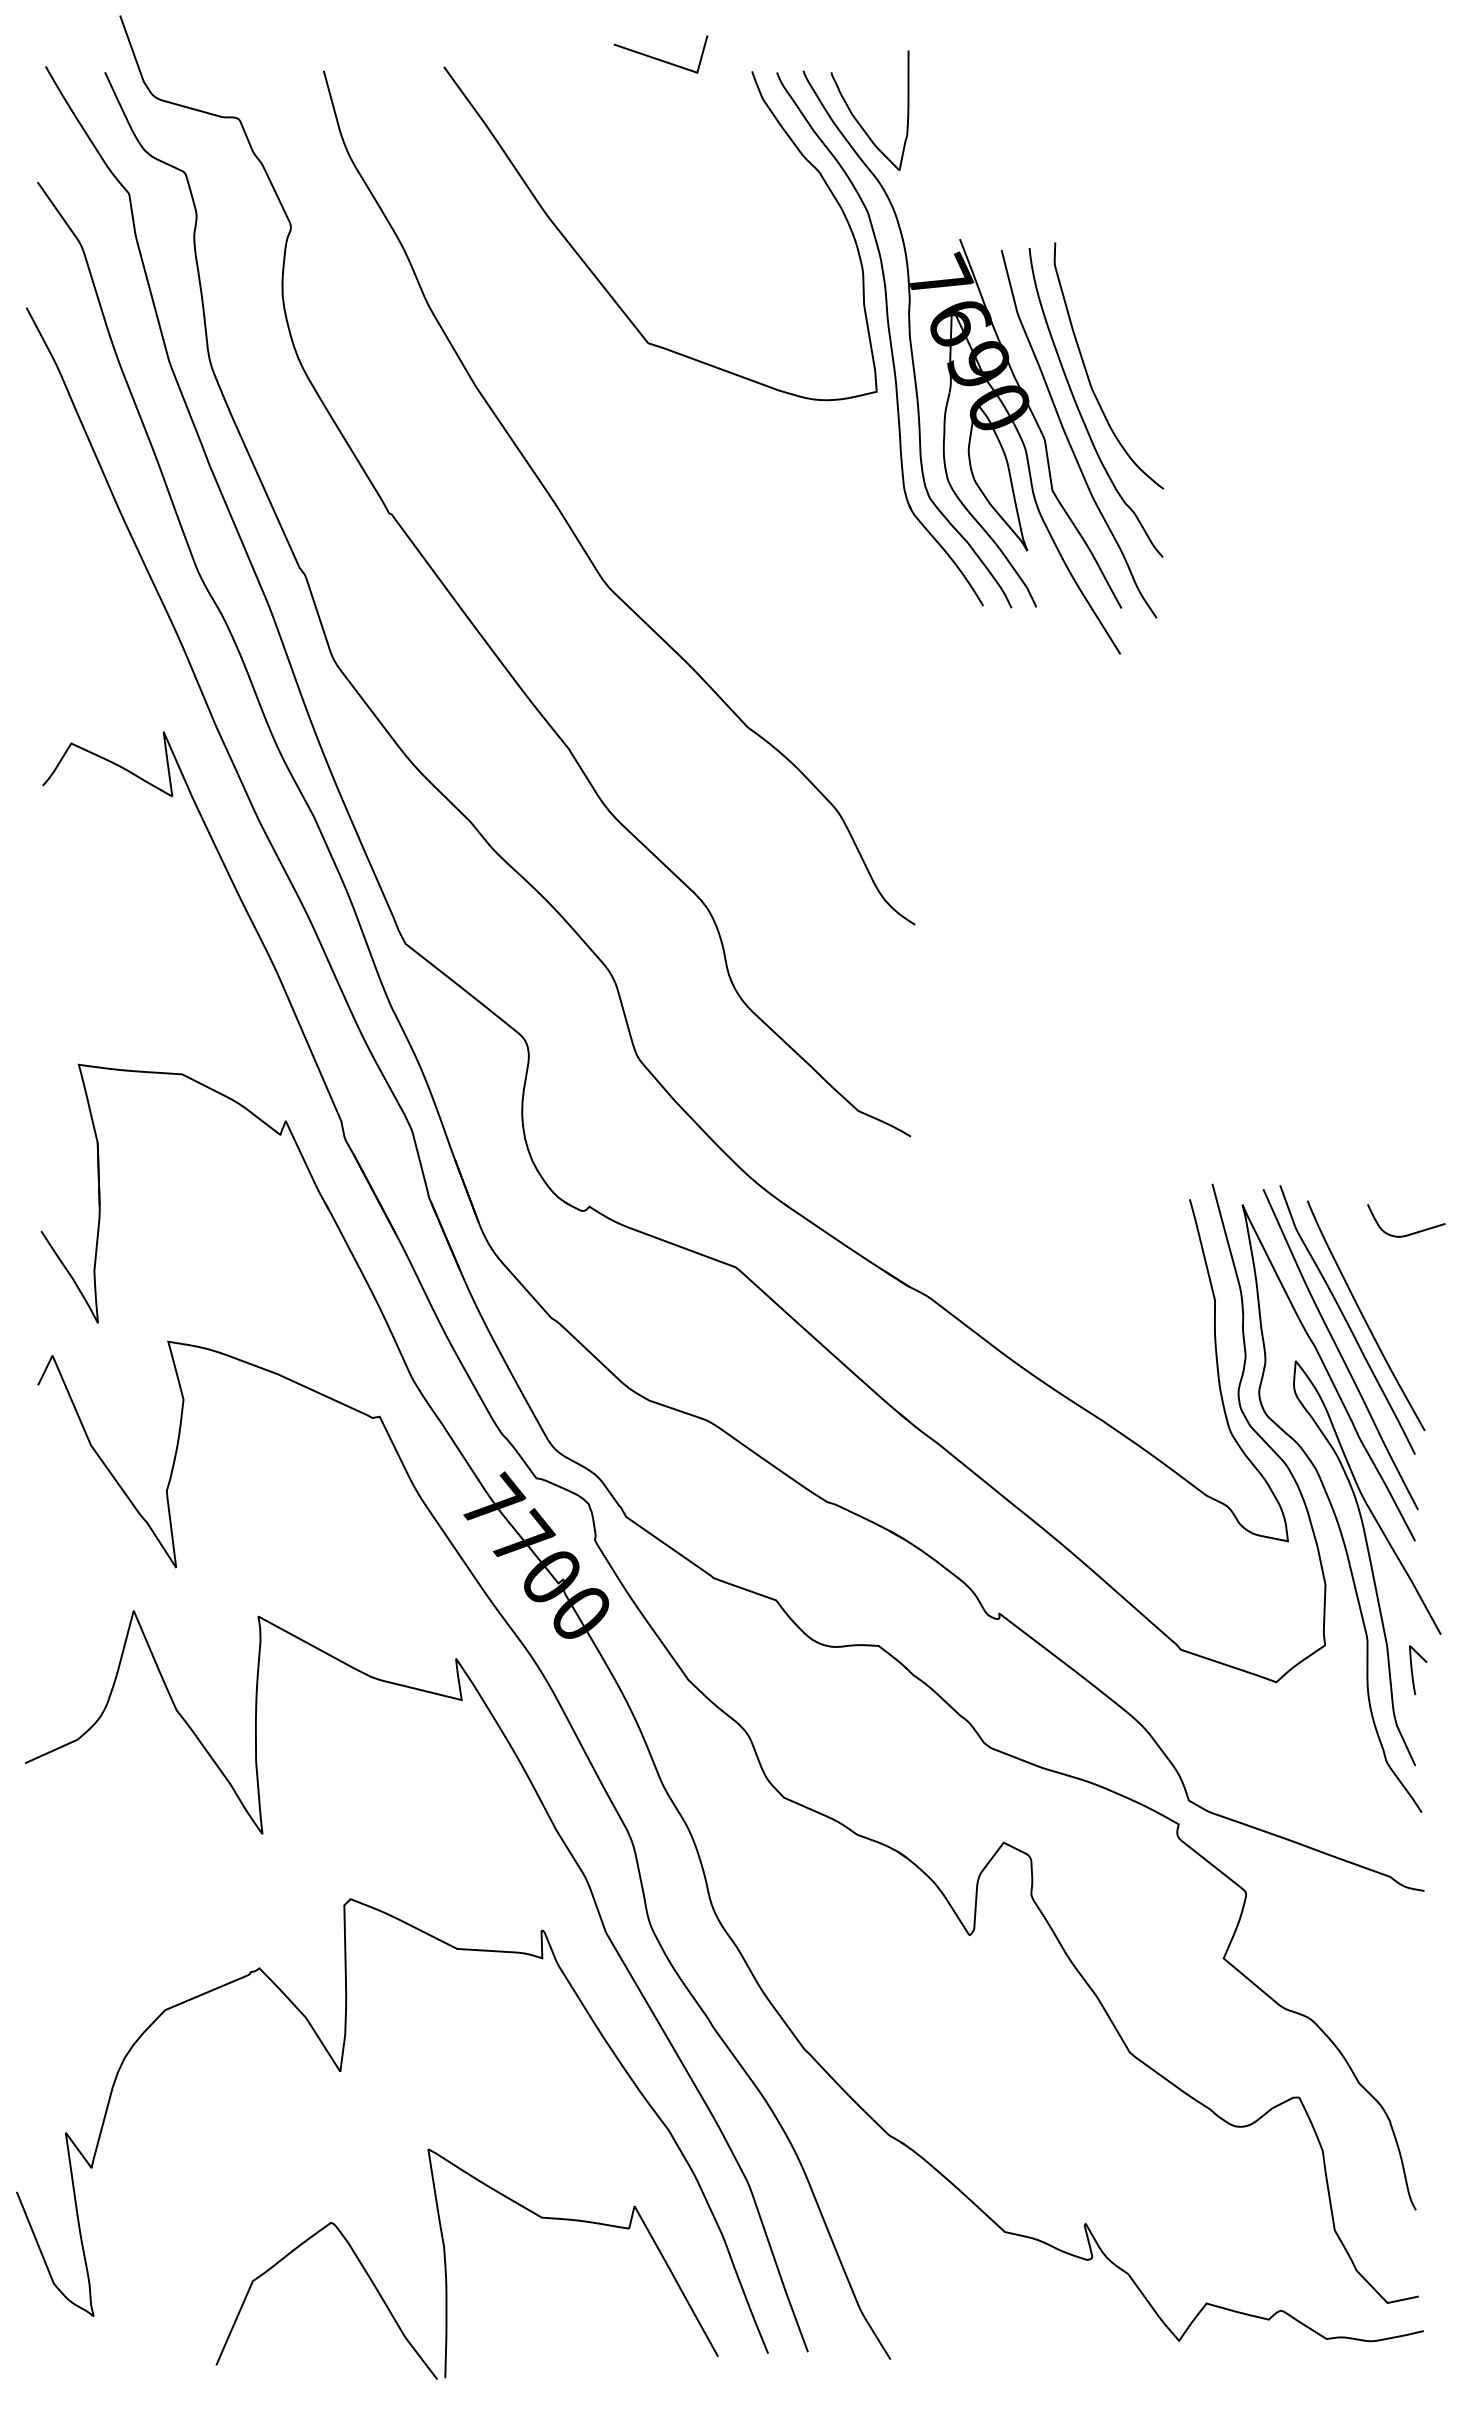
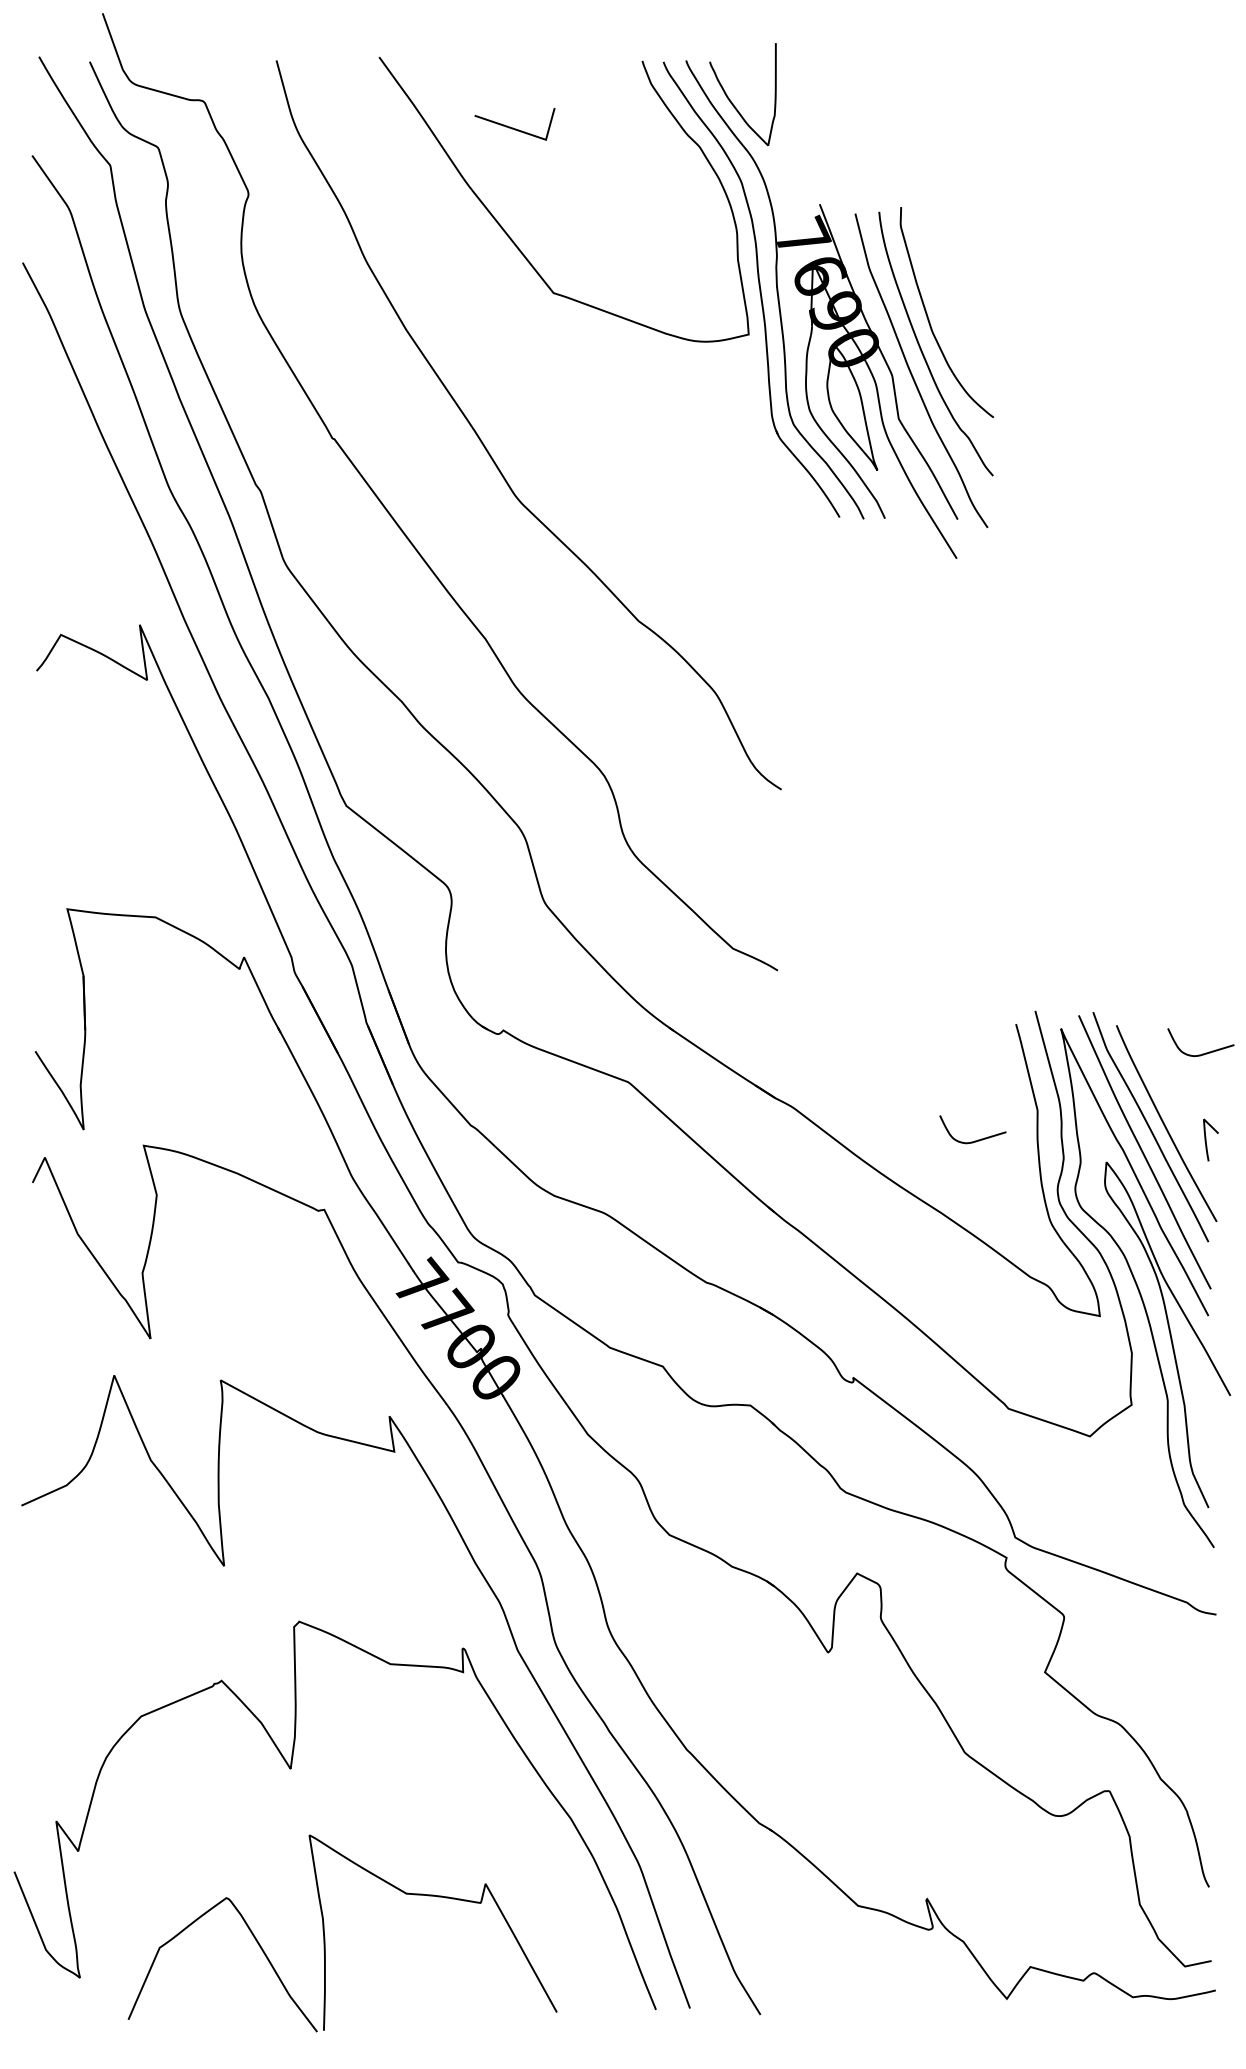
line: (658, 58) -> (512, 127), moved
curve: (1142, 1335) -> (975, 1140), added
curve: (1412, 1670) -> (1206, 1140), moved
part: (446, 2263) -> (324, 1932), moved

